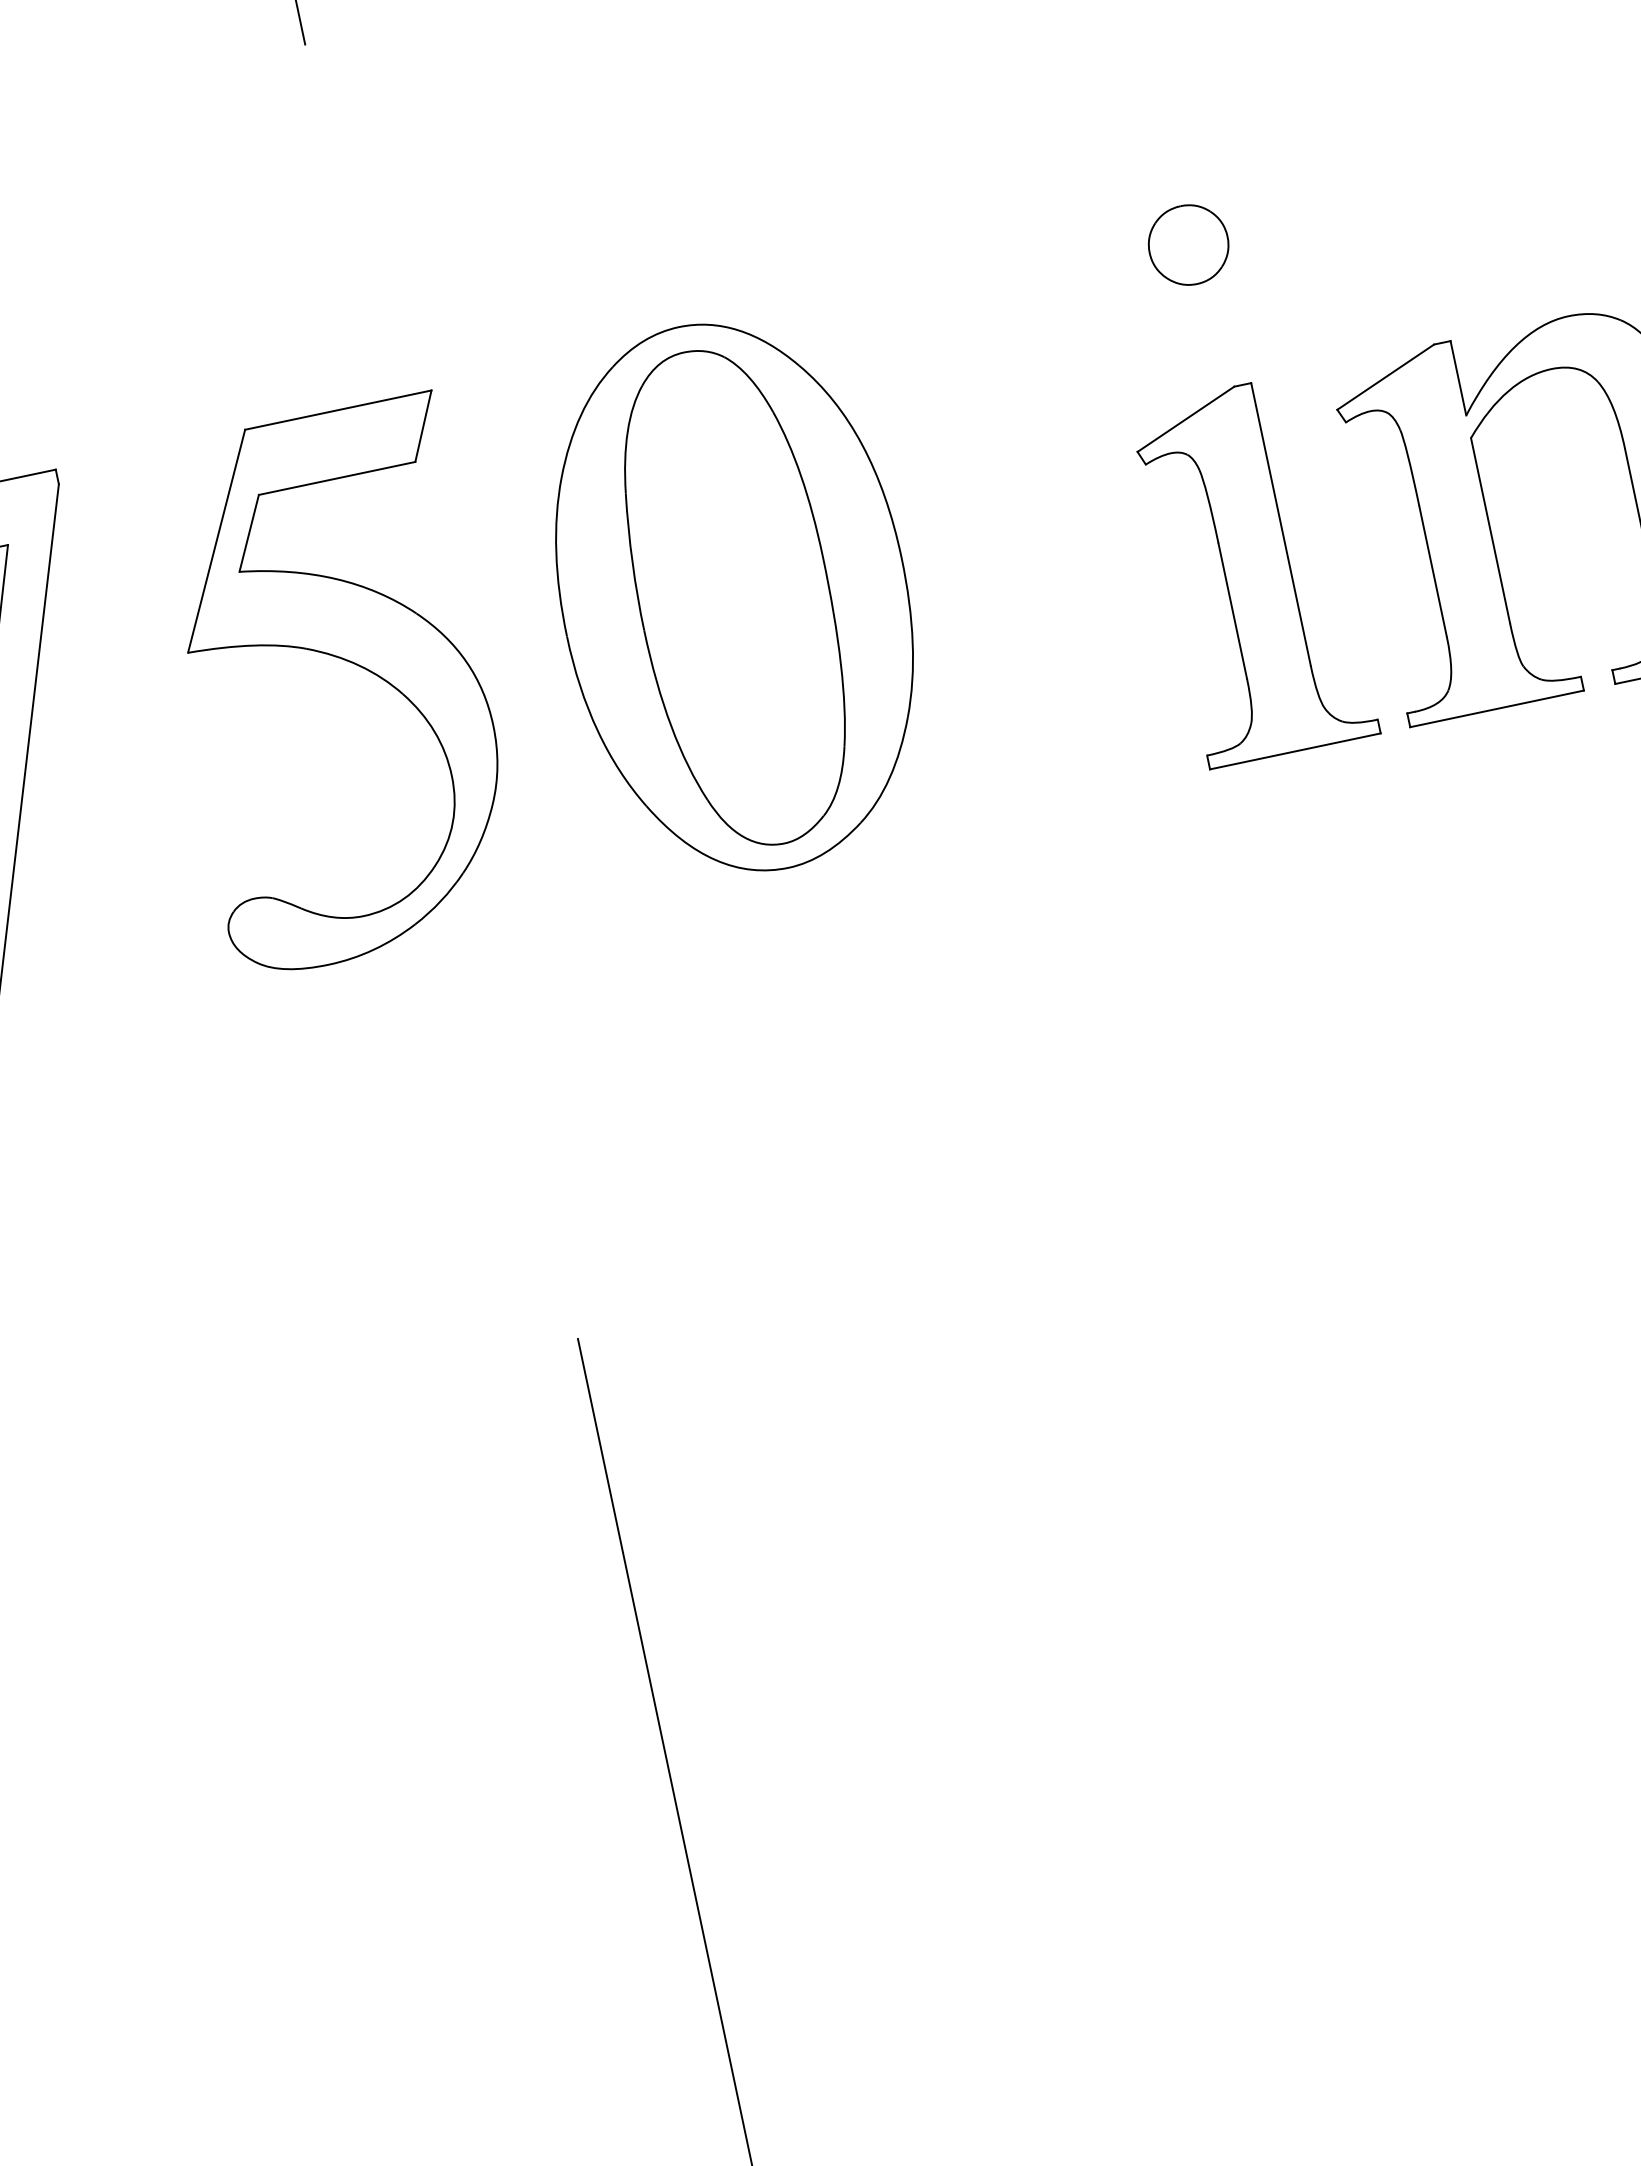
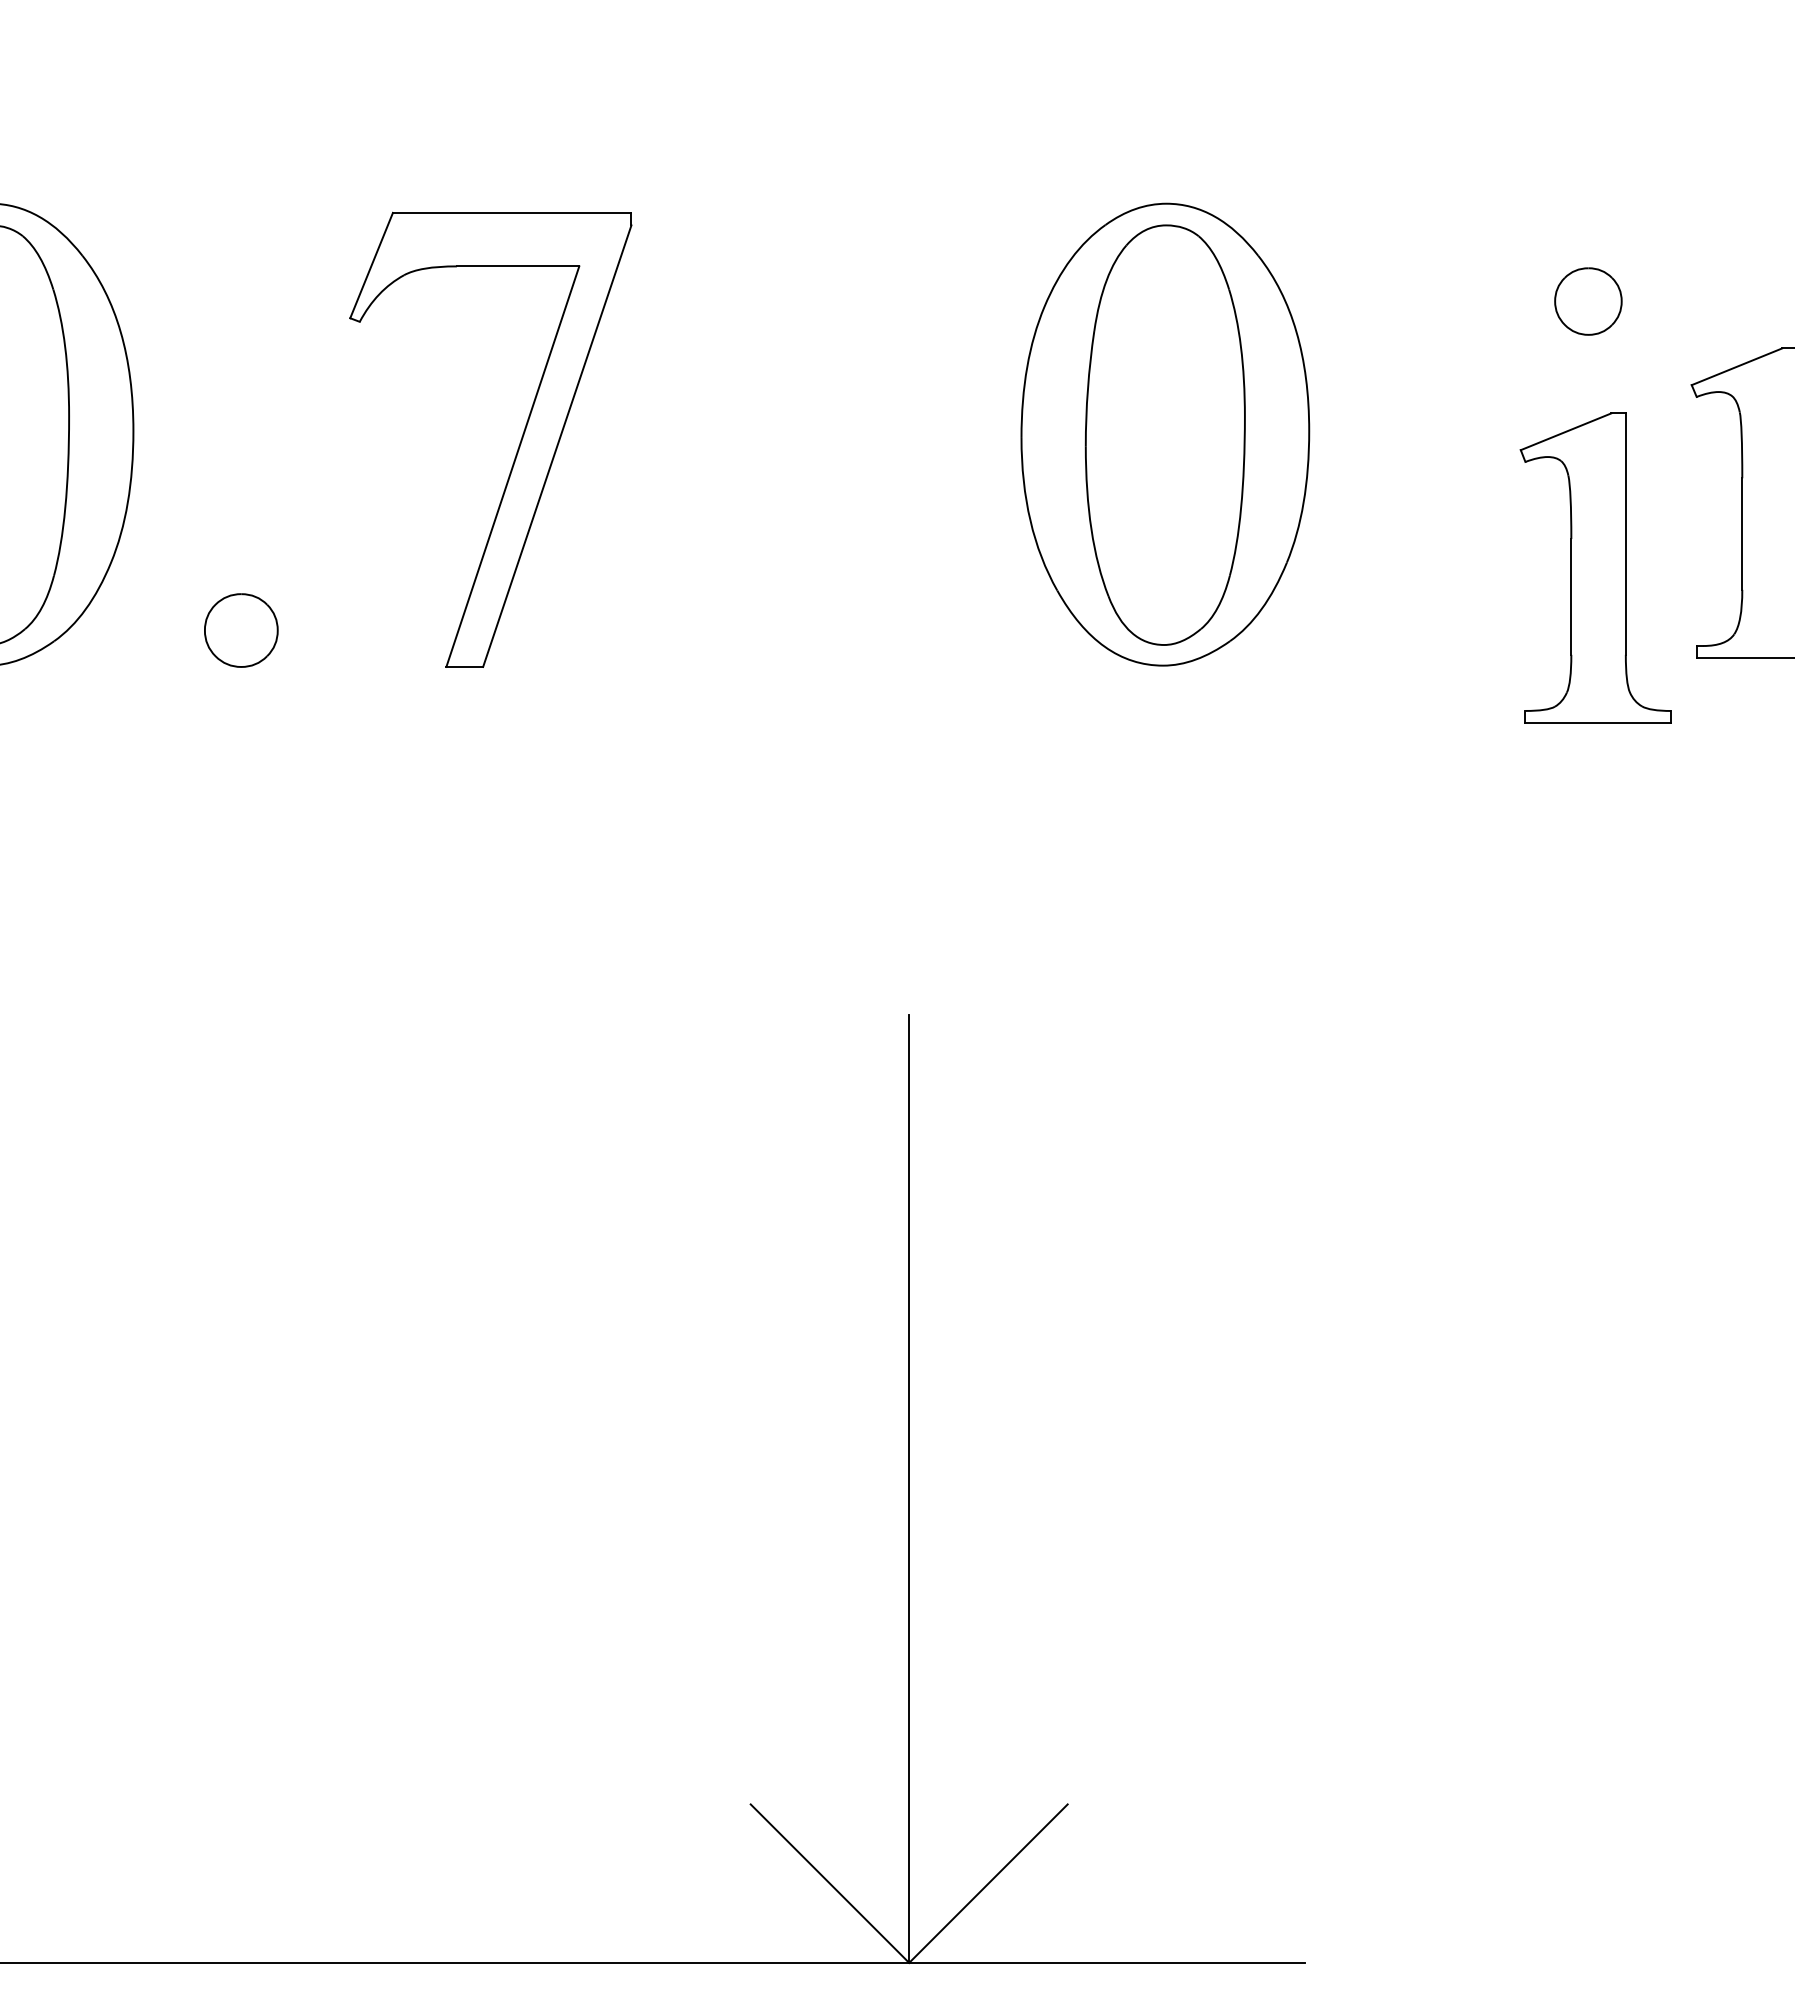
part: (1188, 245) -> (1588, 301), moved
part: (1253, 570) -> (1595, 567), moved
part: (346, 661) -> (836, 420), removed

